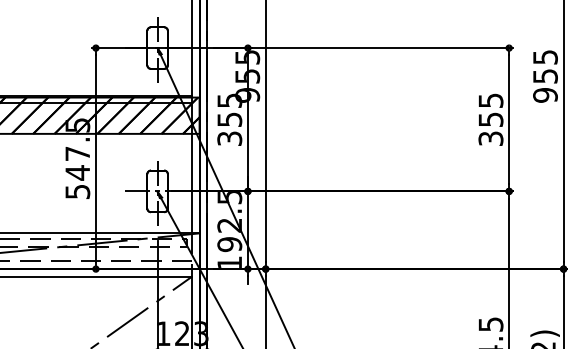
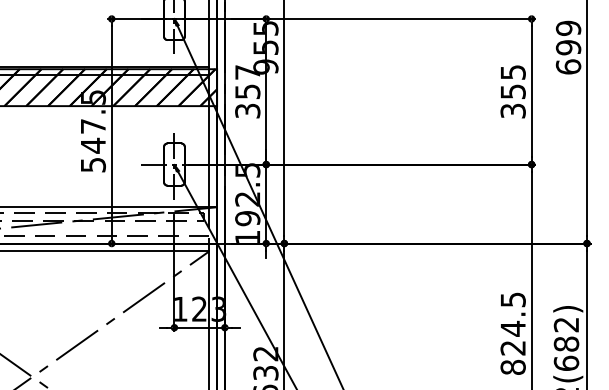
text: (545, 76) -> (568, 47), 955 -> 699
text: (229, 100) -> (247, 72), 355 -> 357

